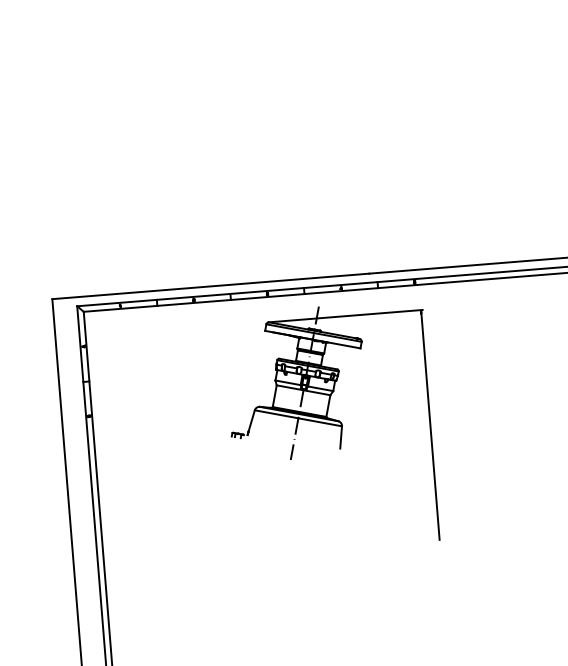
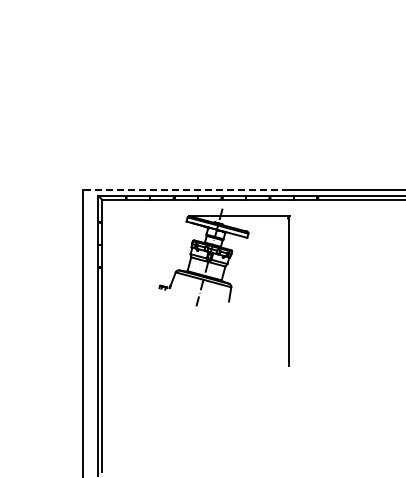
line: (210, 287) -> (185, 190), solid -> dashed
part: (331, 427) -> (224, 287), moved

